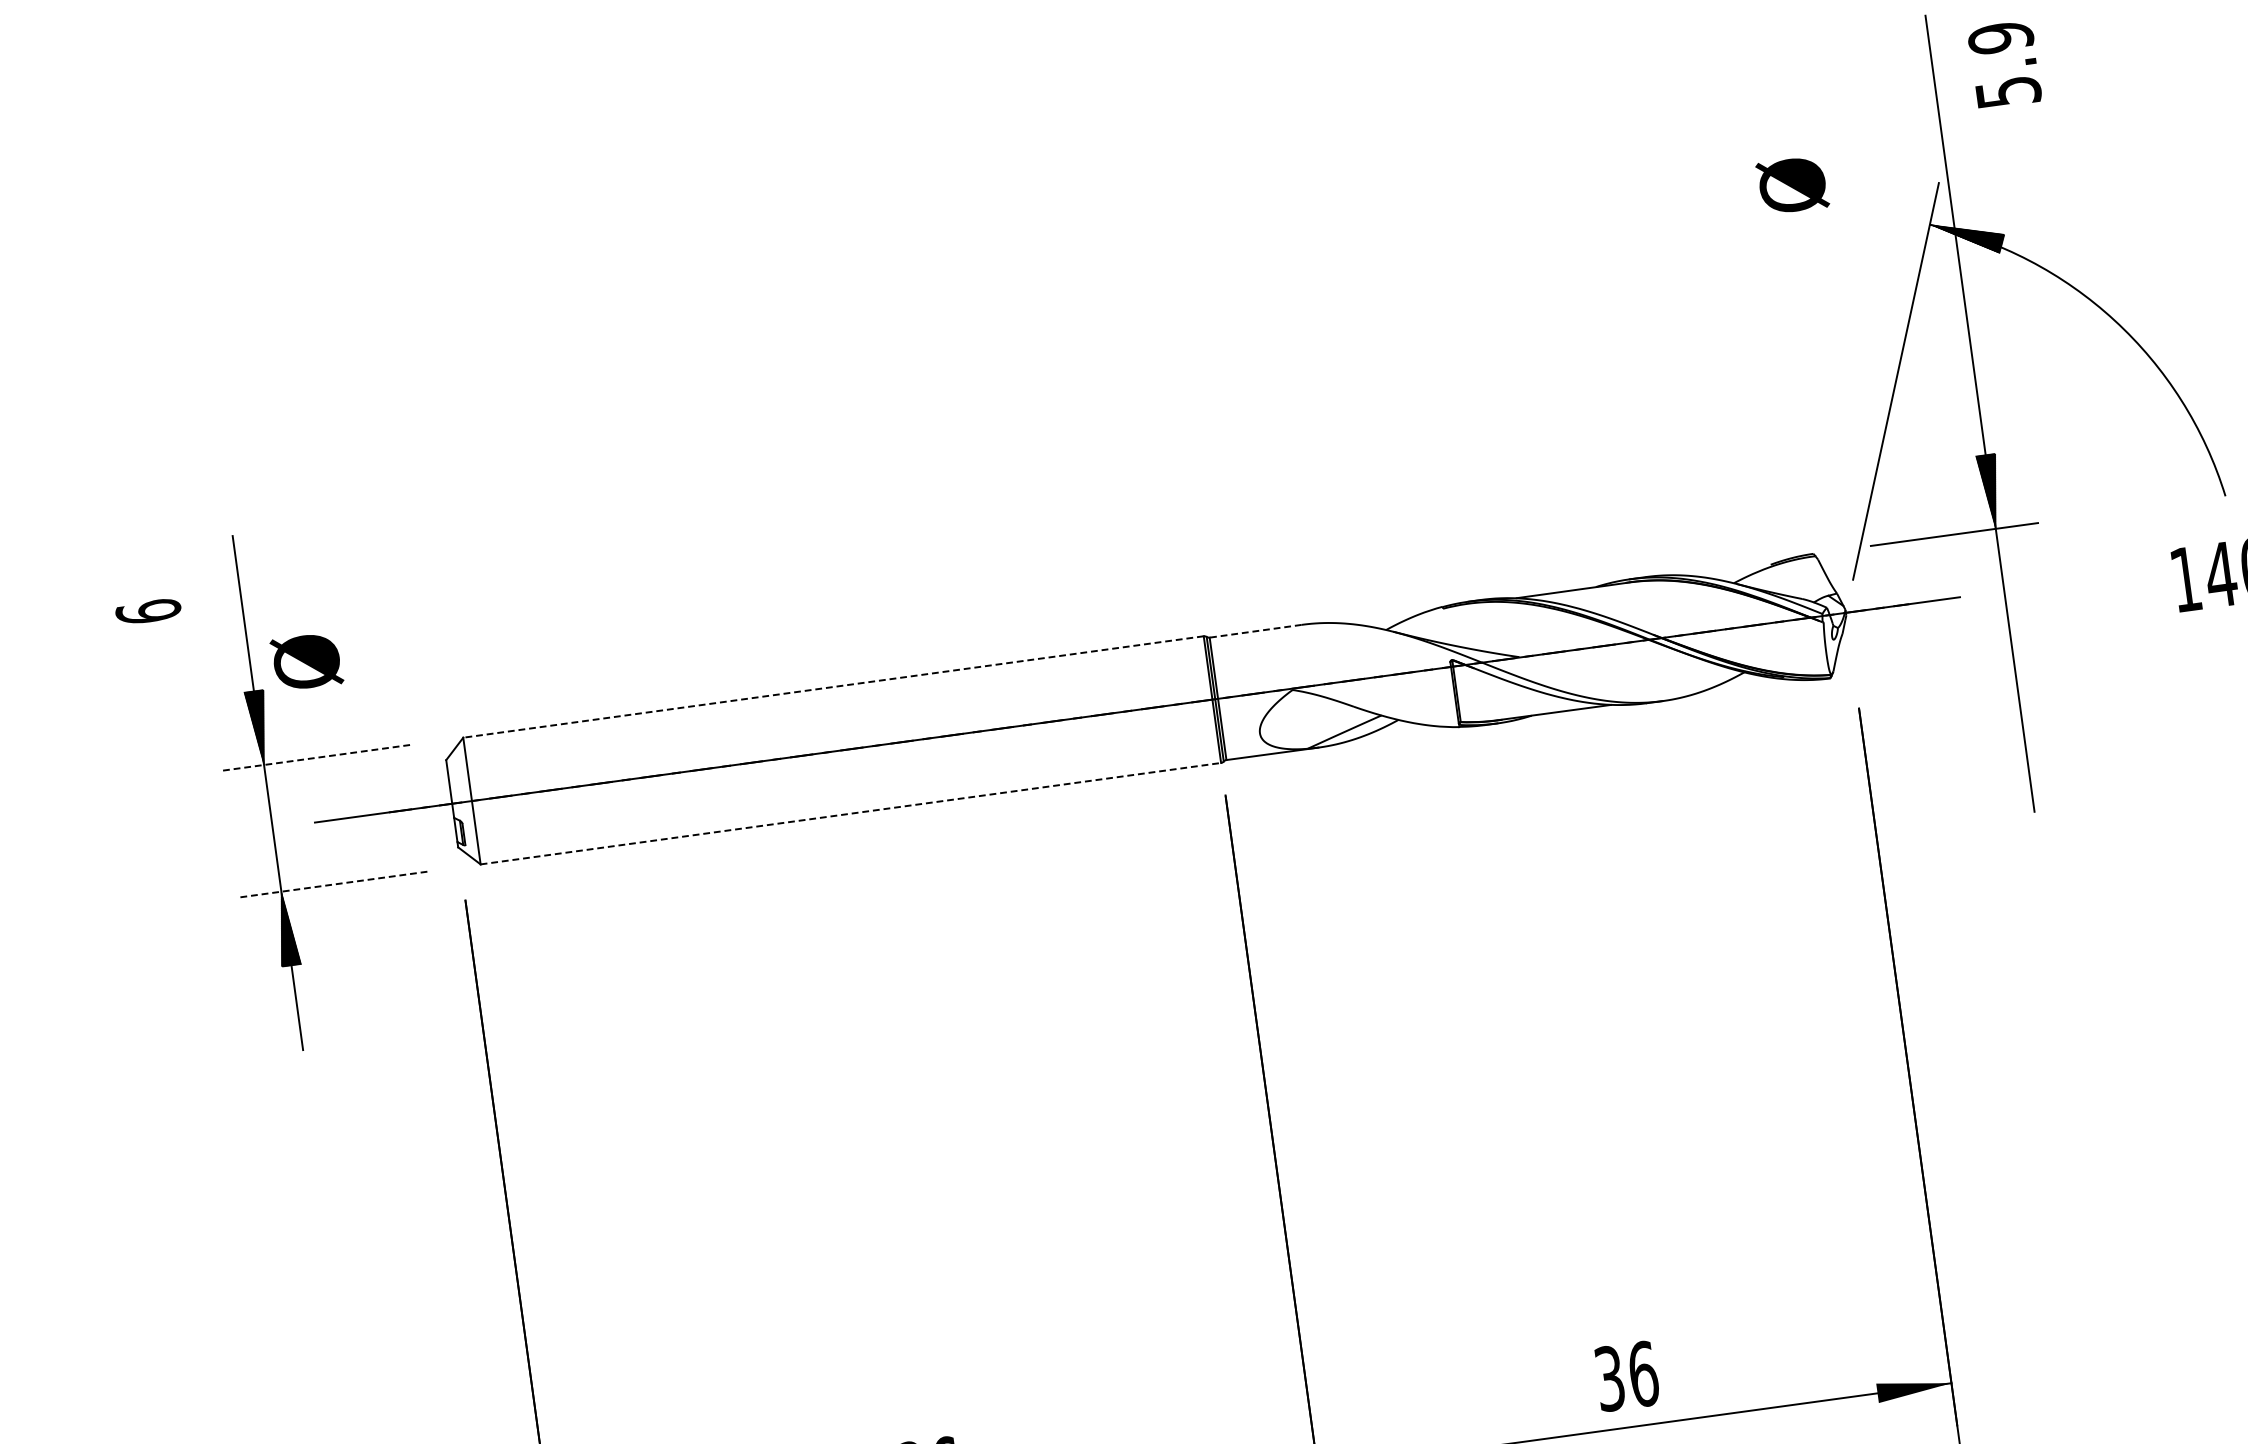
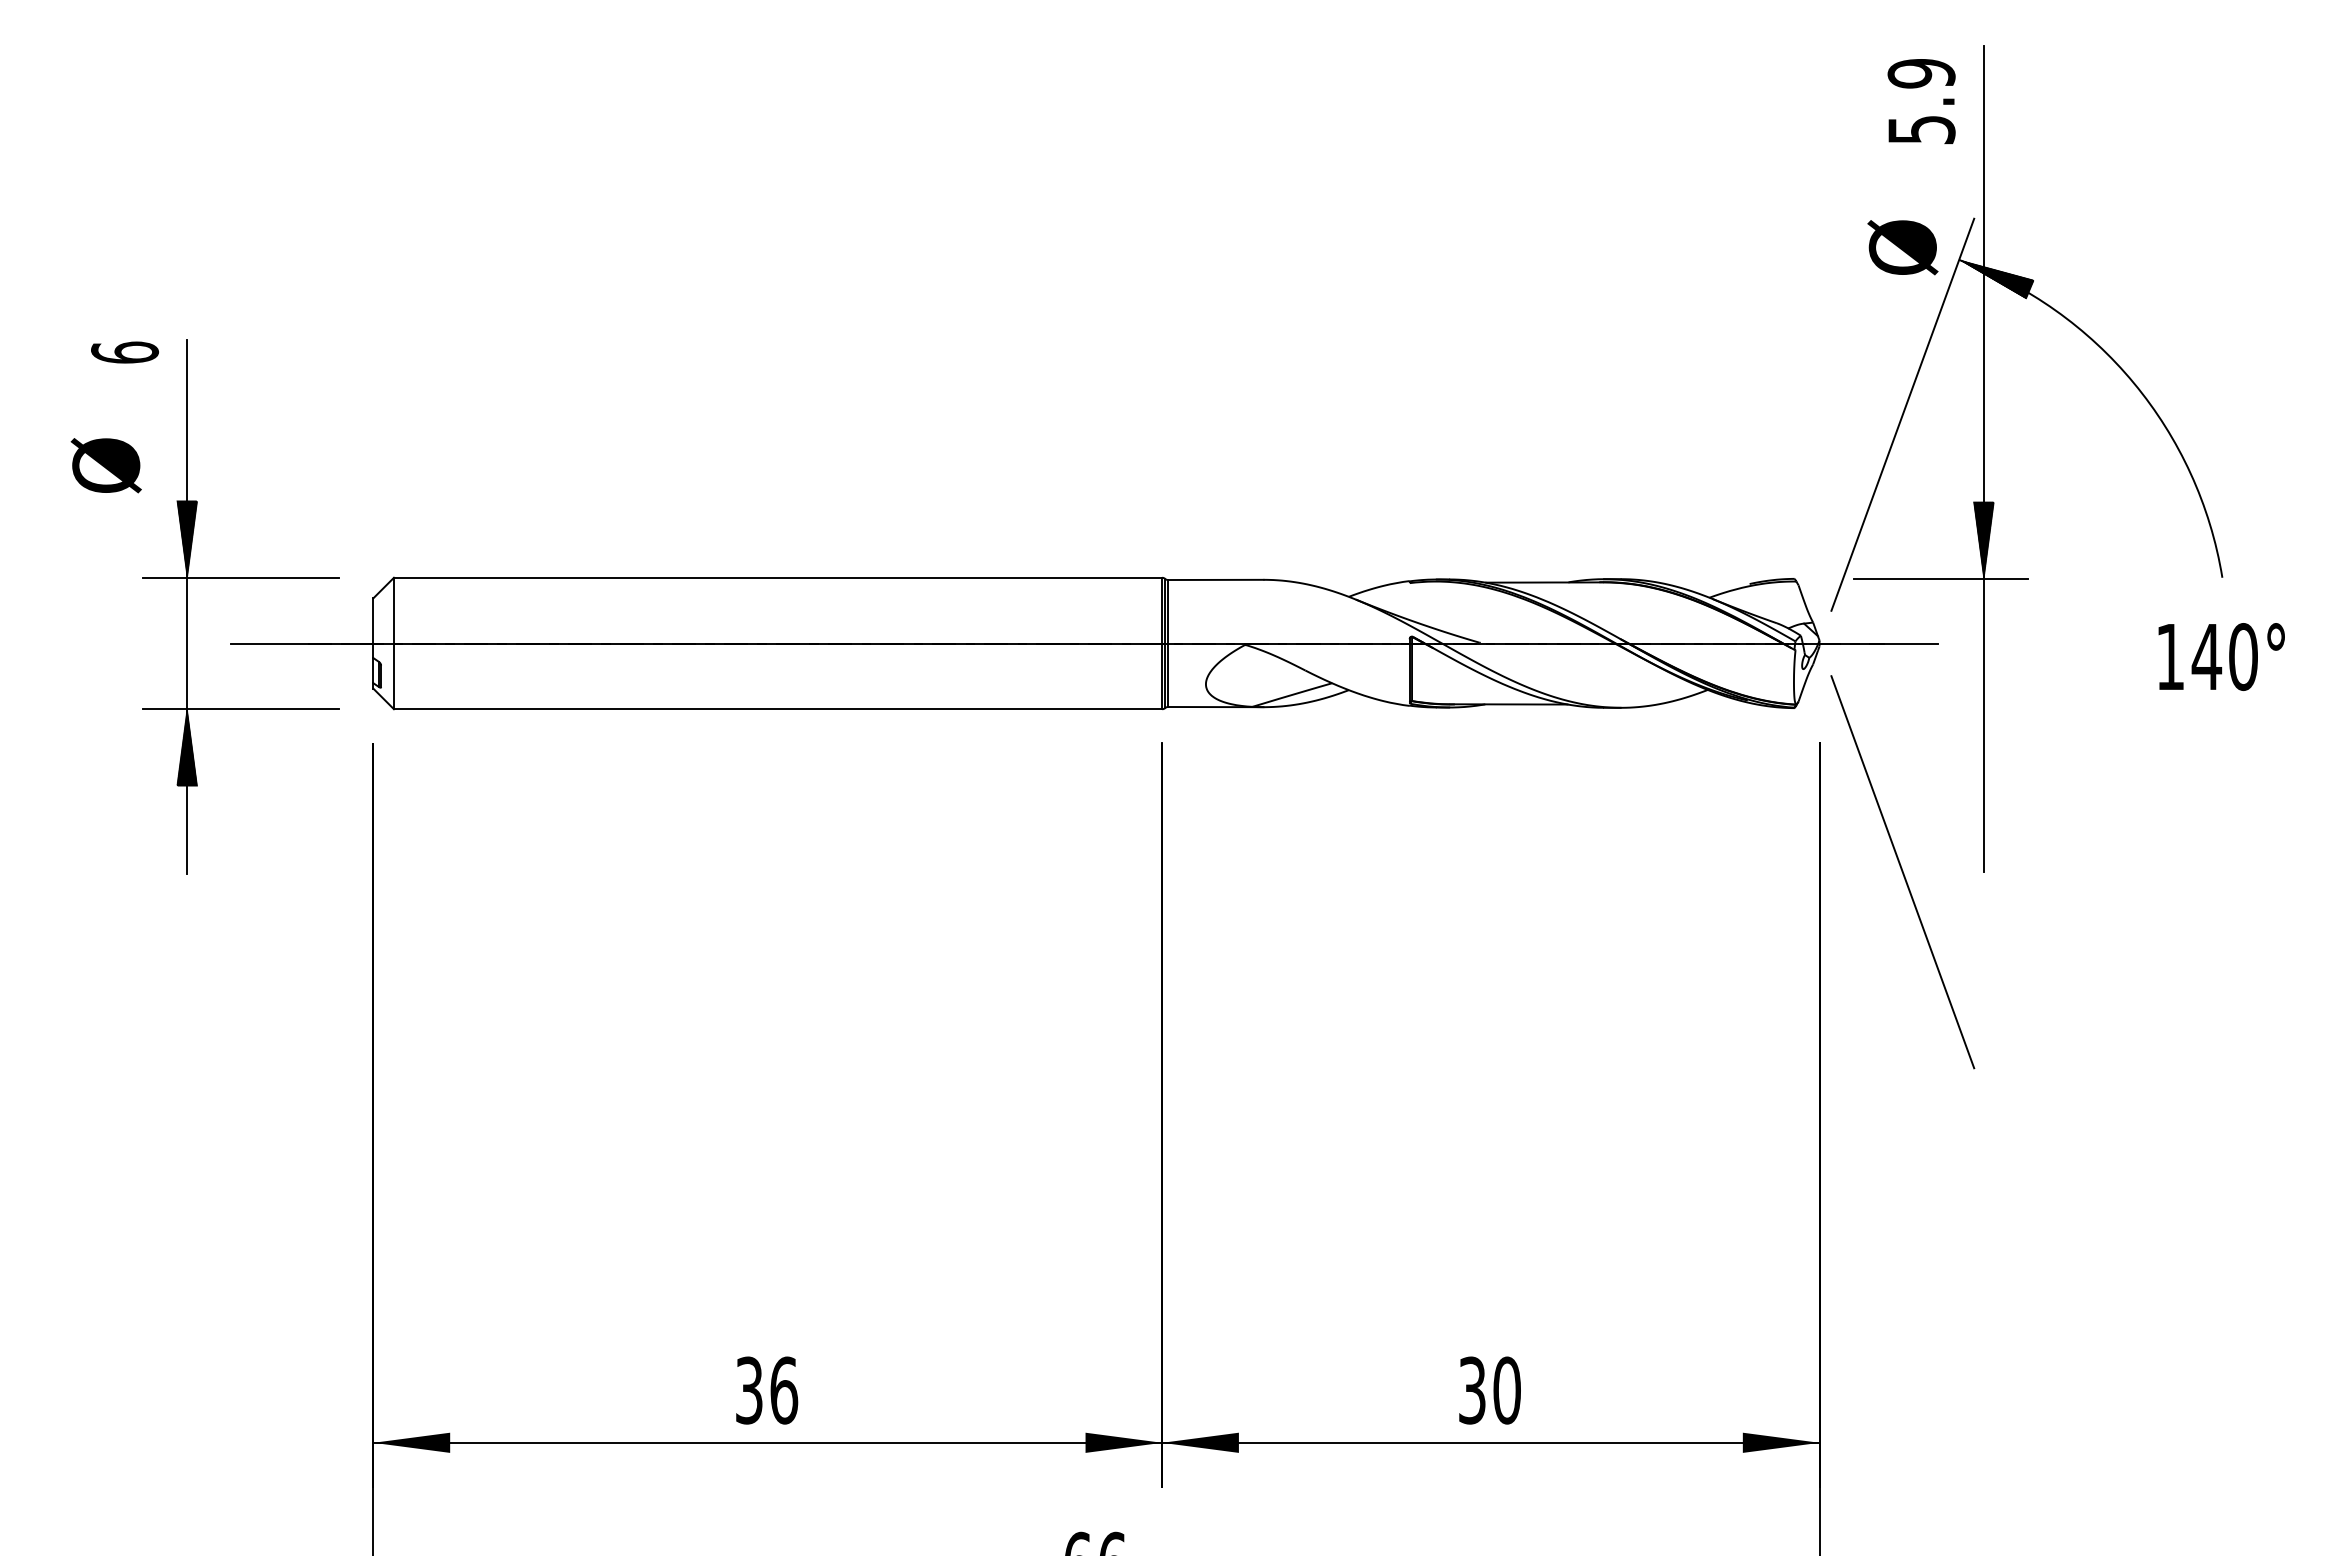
text: (2004, 64) -> (1921, 101), moved
text: (1792, 185) -> (1902, 247), moved
text: (148, 611) -> (124, 352), moved
line: (1255, 630) -> (1215, 579), dashed -> solid
text: (306, 661) -> (105, 465), moved
line: (832, 686) -> (777, 577), dashed -> solid
line: (316, 757) -> (241, 577), dashed -> solid
line: (851, 813) -> (778, 709), dashed -> solid
line: (1956, 822) -> (1902, 872), added
line: (333, 884) -> (241, 709), dashed -> solid
text: (1643, 1374) -> (1507, 1390), 36 -> 30

